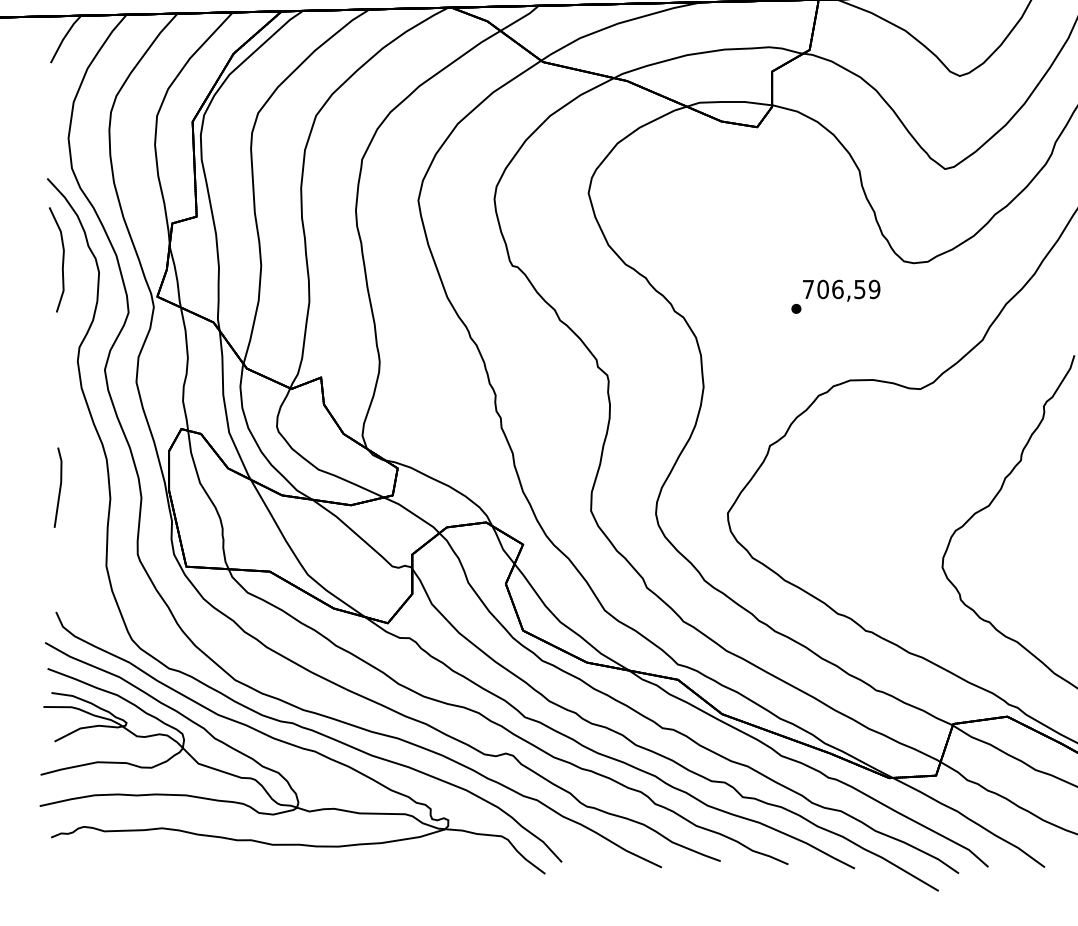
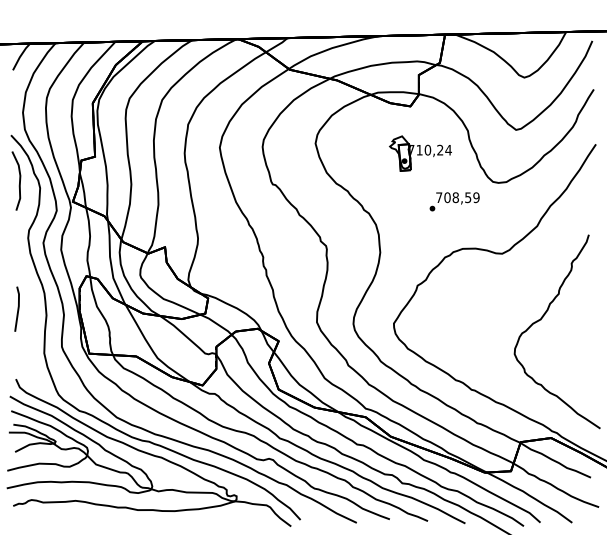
part: (775, 210) -> (420, 153), added
text: (837, 289) -> (455, 197), 706,59 -> 708,59

